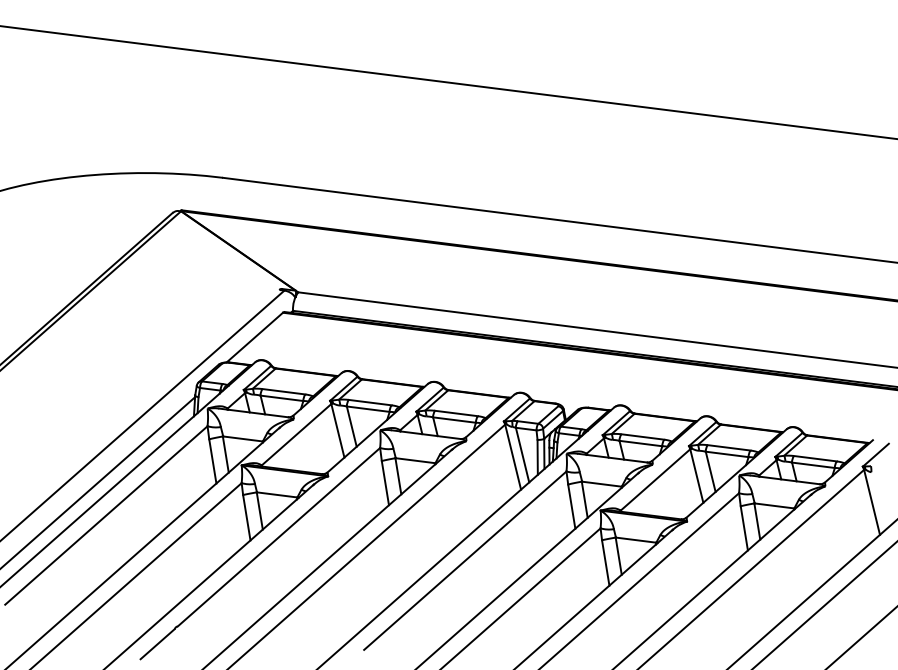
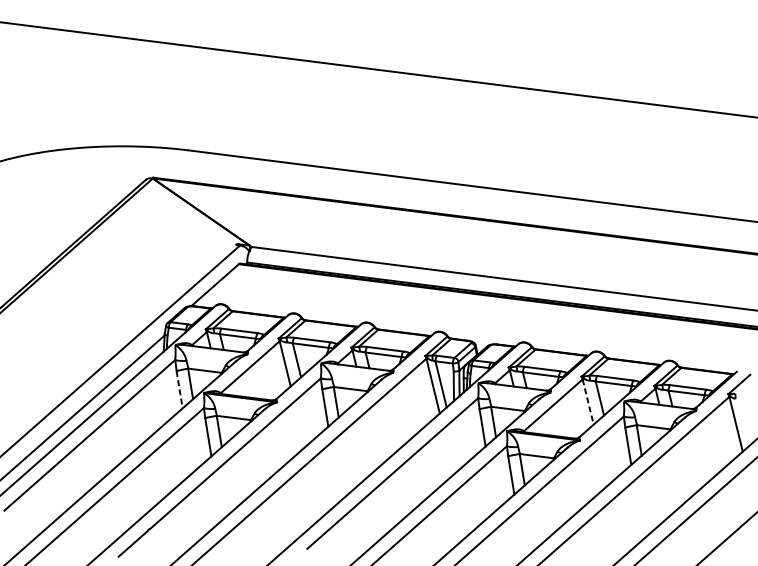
line: (212, 461) -> (179, 389), solid -> dashed
line: (696, 476) -> (587, 402), solid -> dashed

